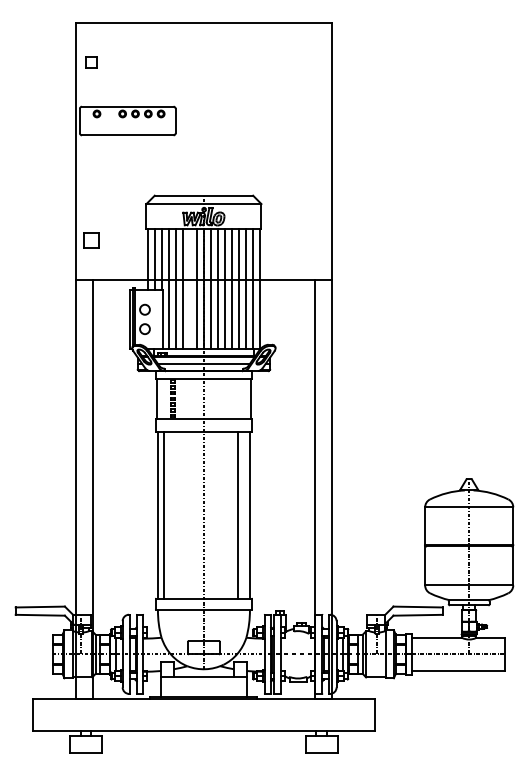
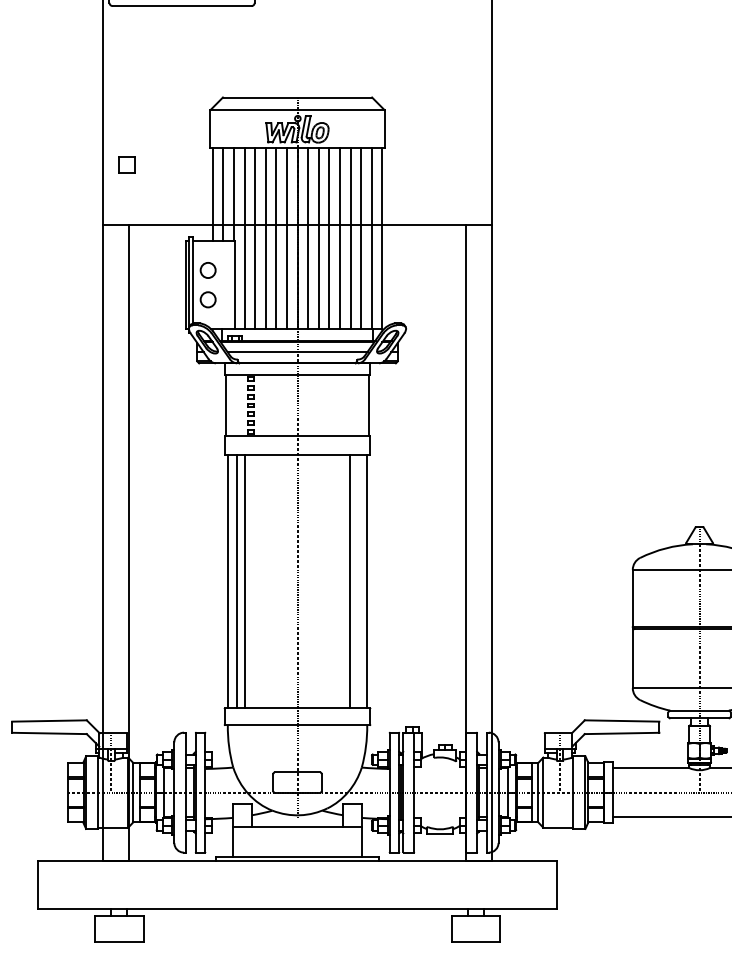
part: (91, 240) -> (127, 165), size x0.71
line: (189, 288) -> (275, 238), added
line: (169, 514) -> (245, 580), added

